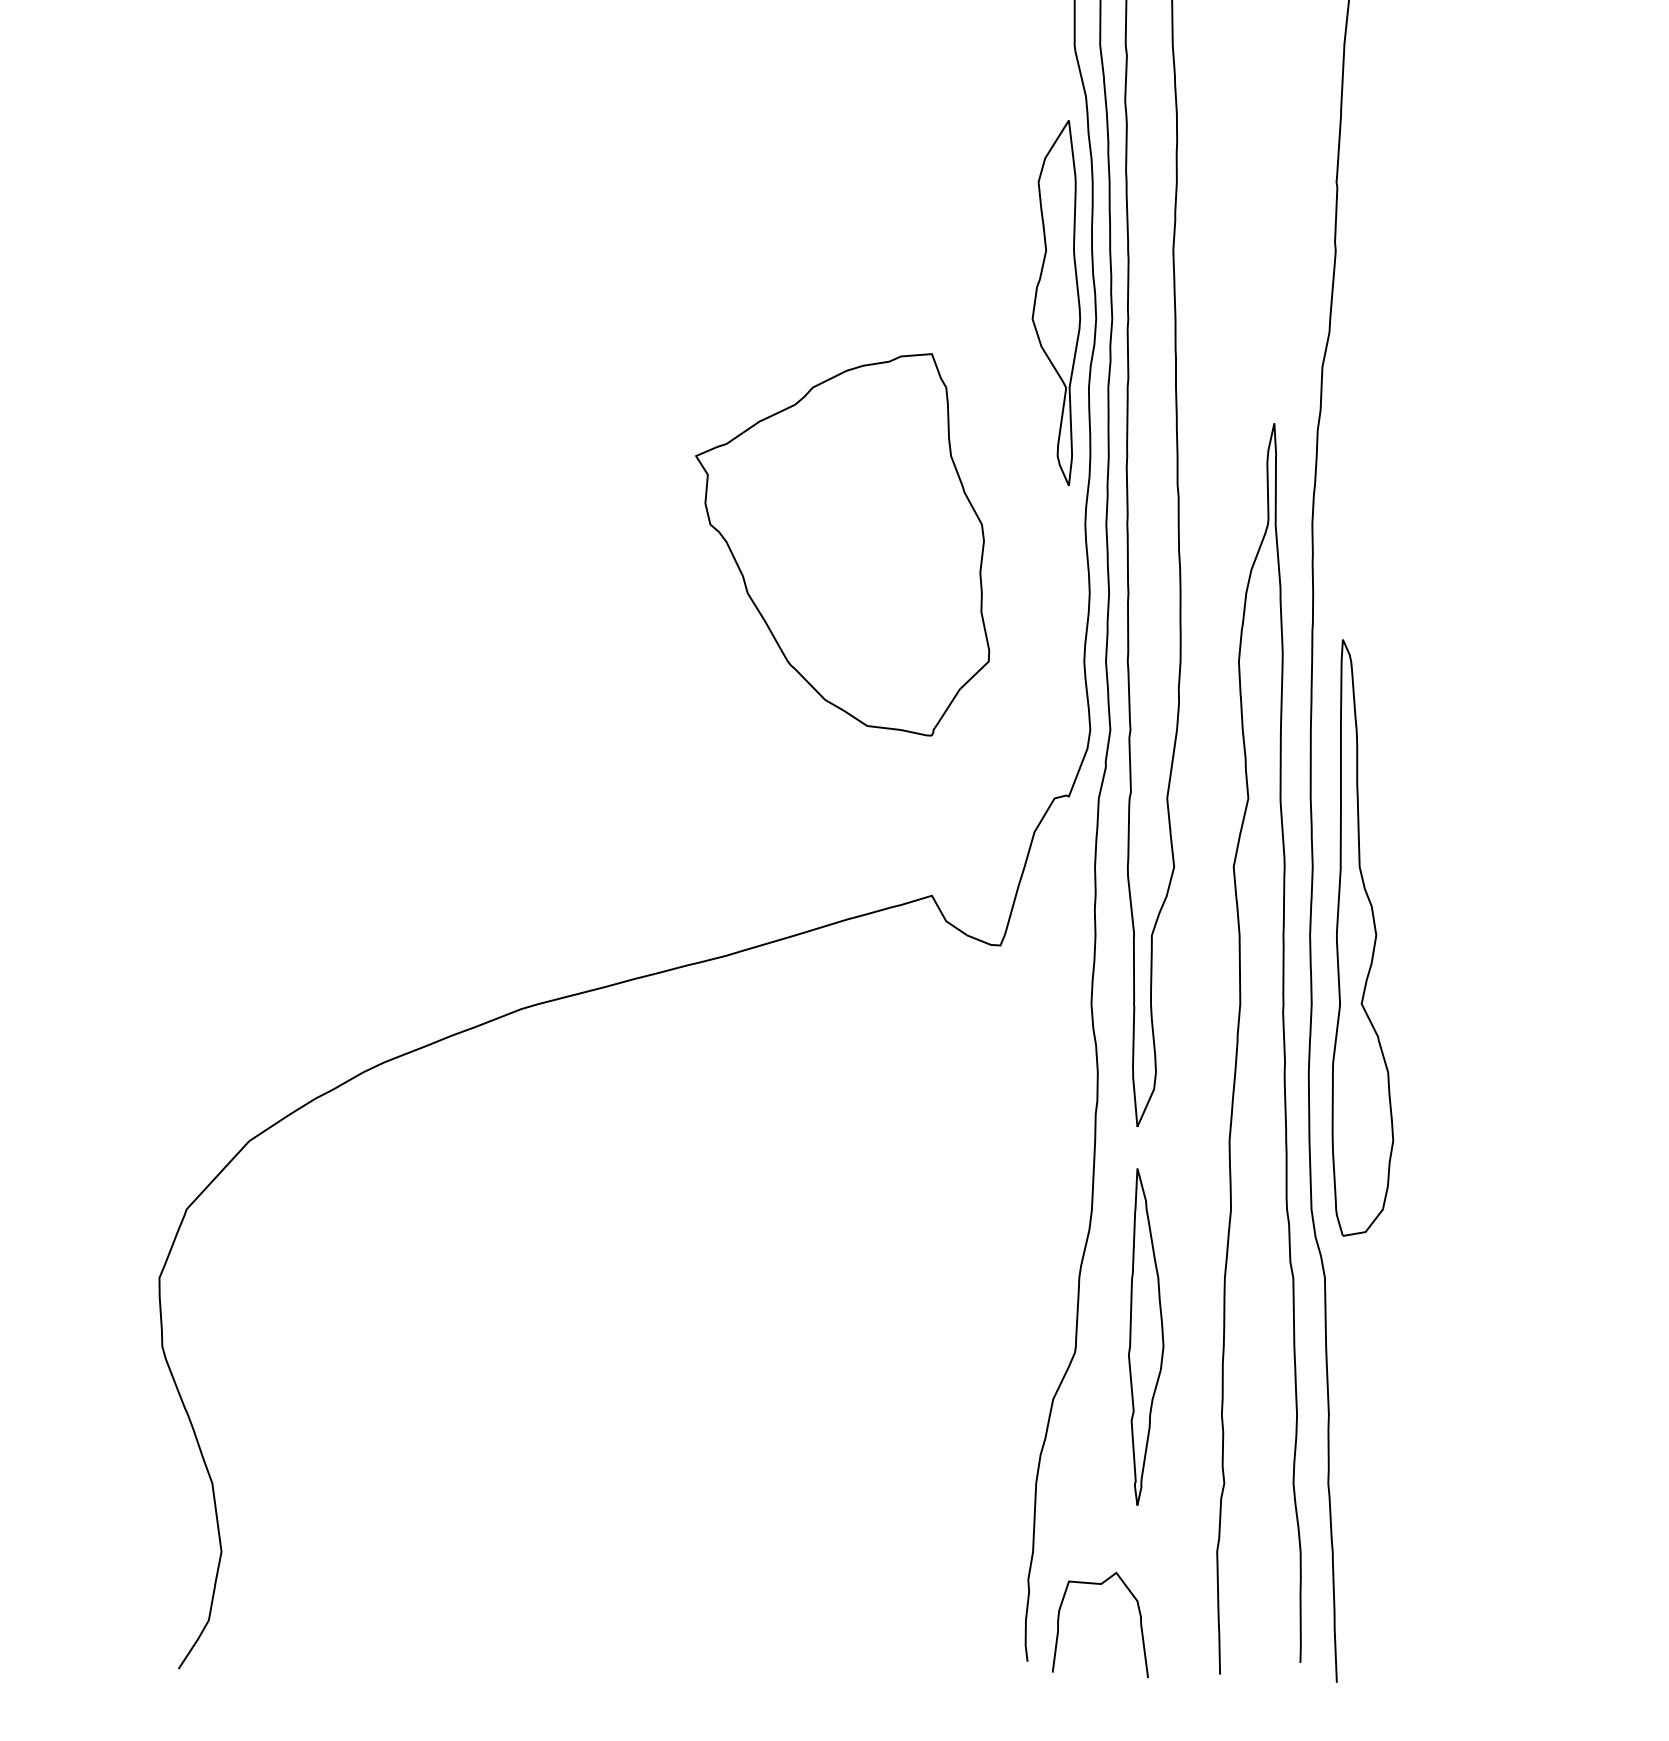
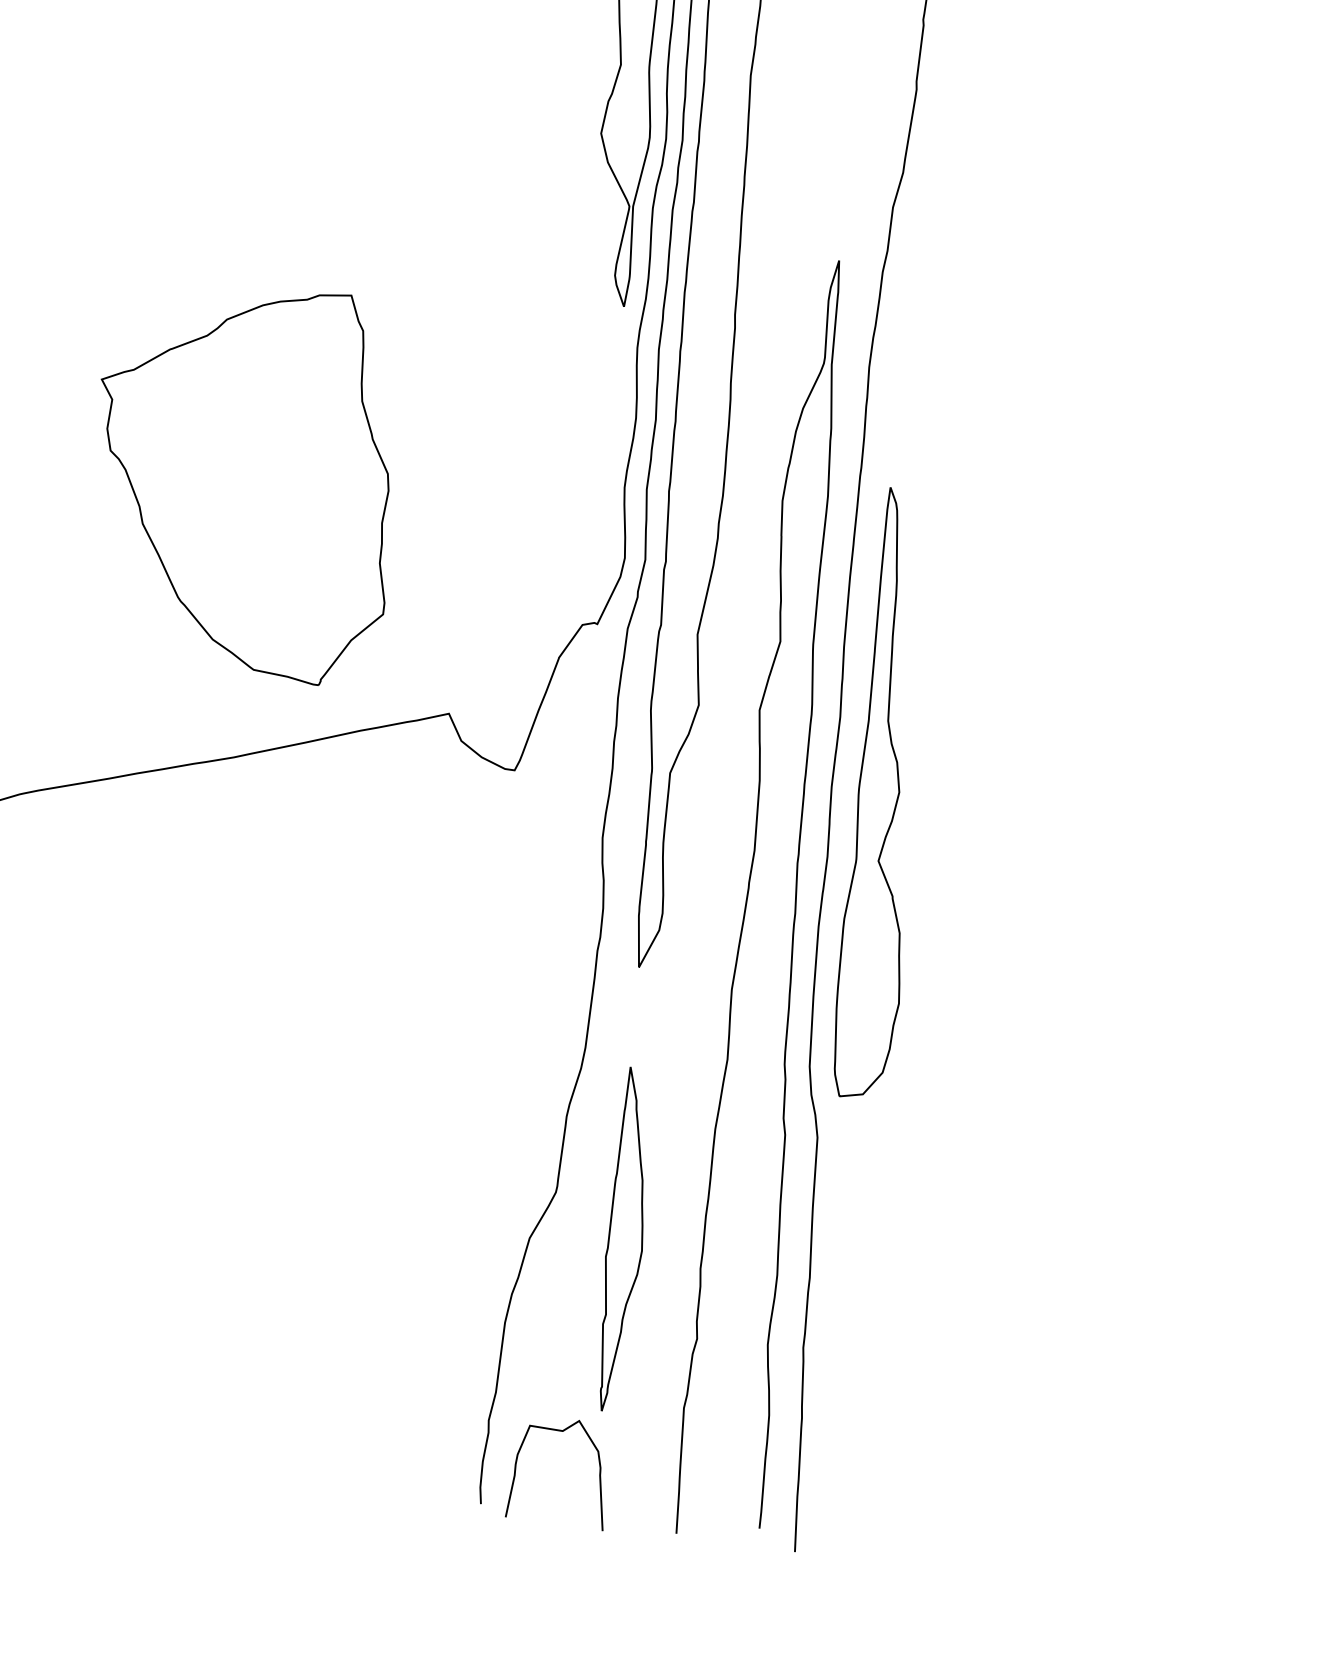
part: (842, 544) -> (243, 482), moved
part: (1146, 1336) -> (625, 1239), moved

